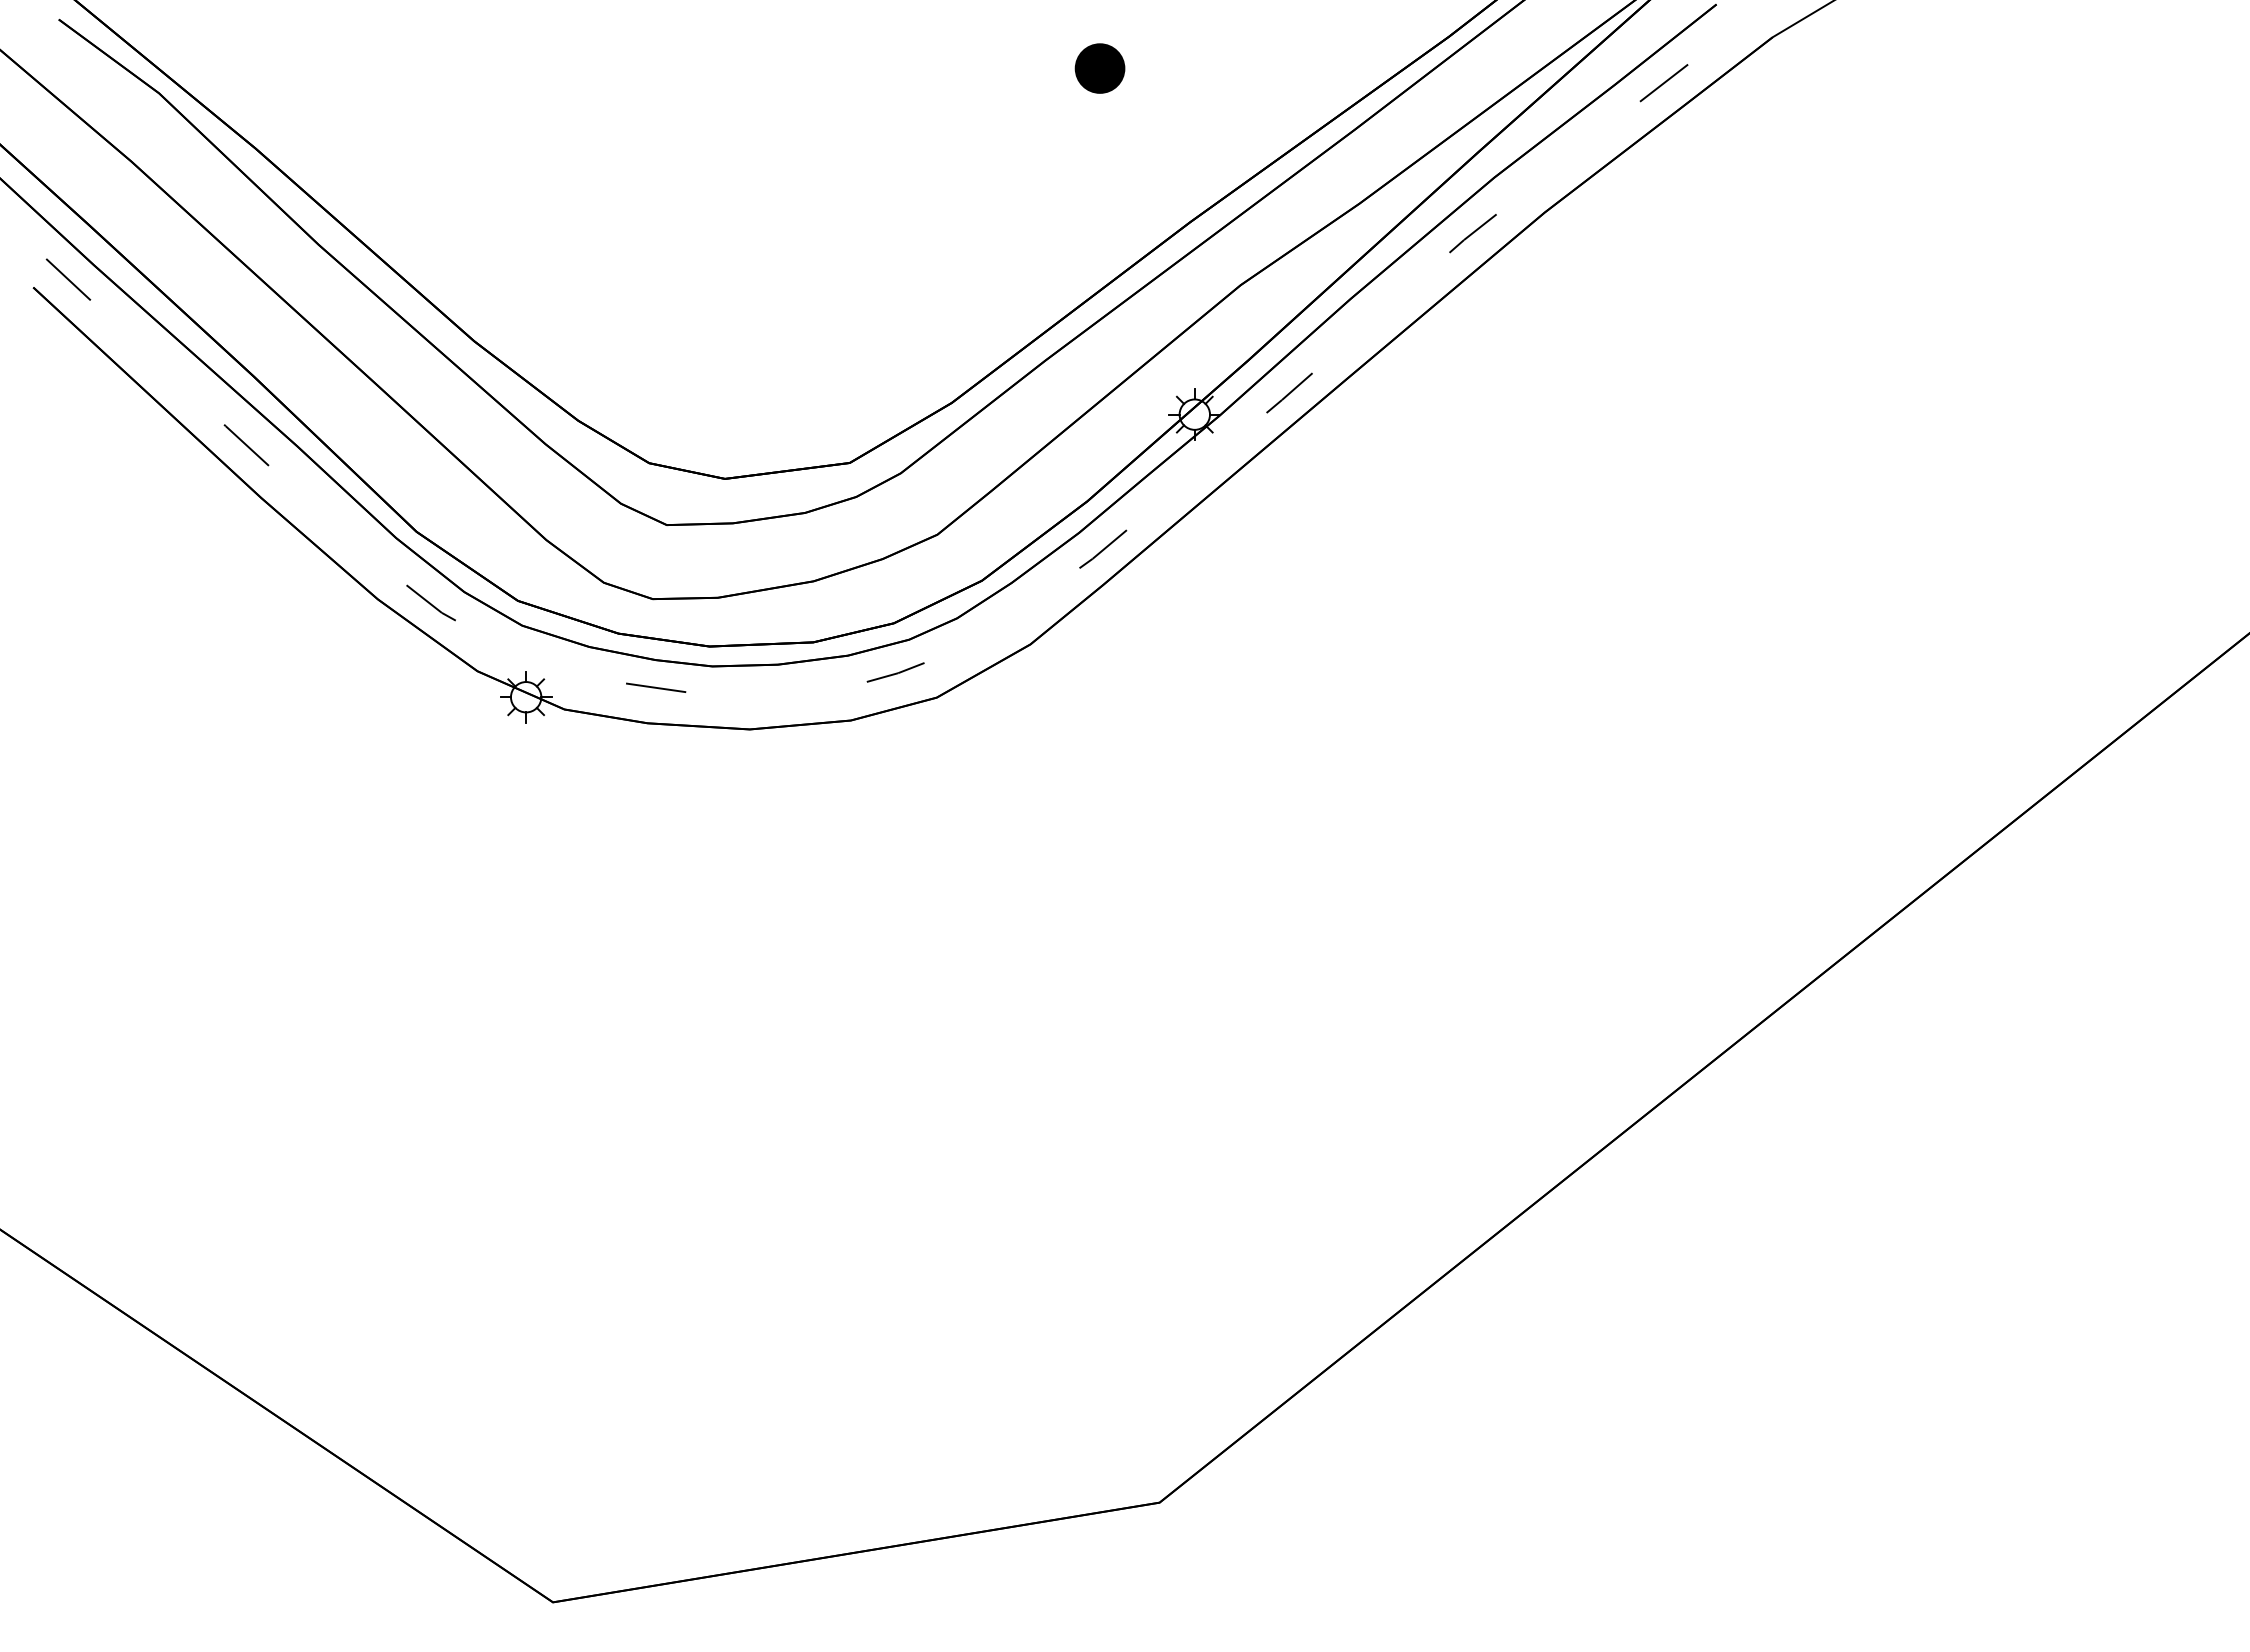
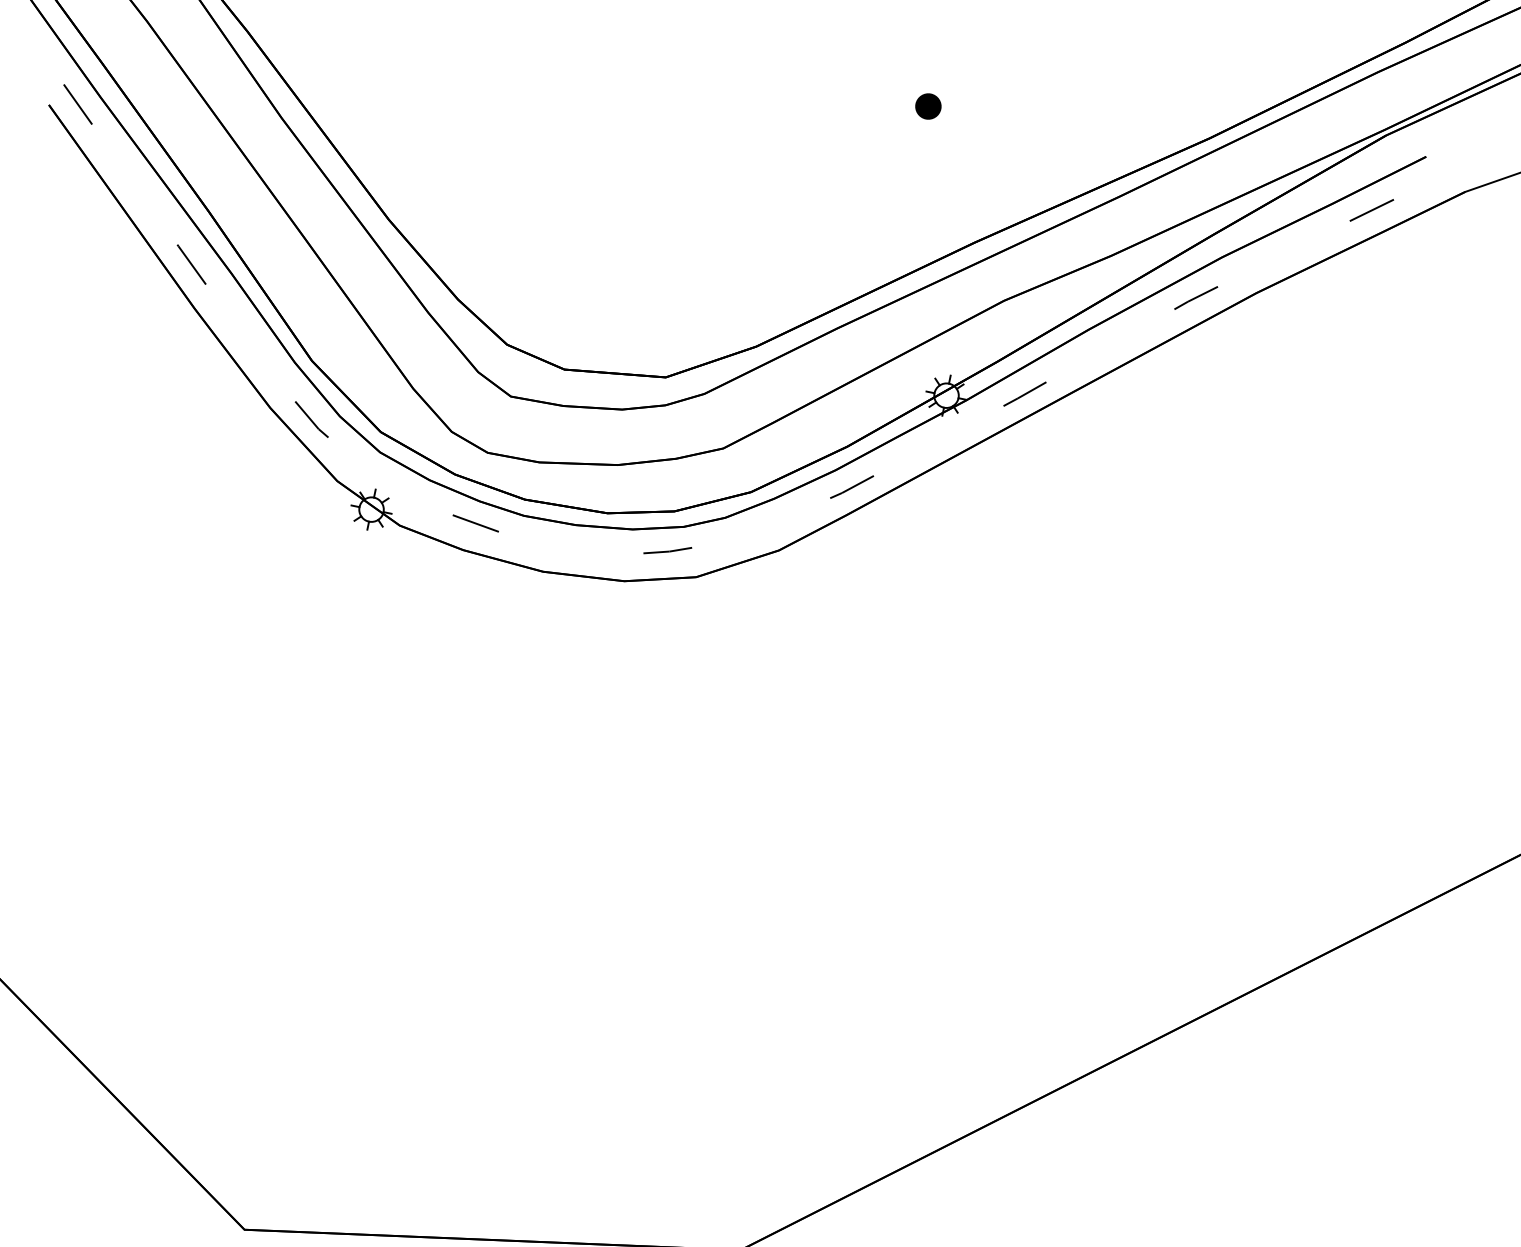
part: (1100, 68) -> (928, 106), size x0.62

